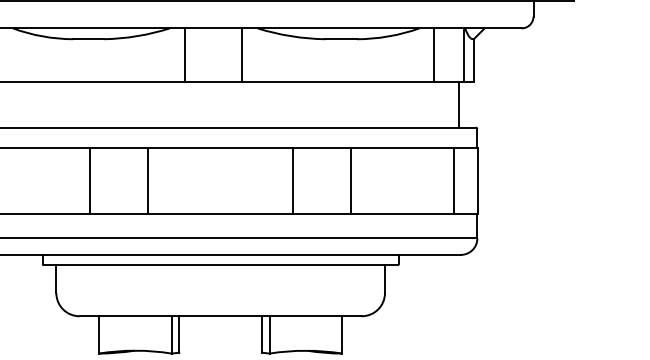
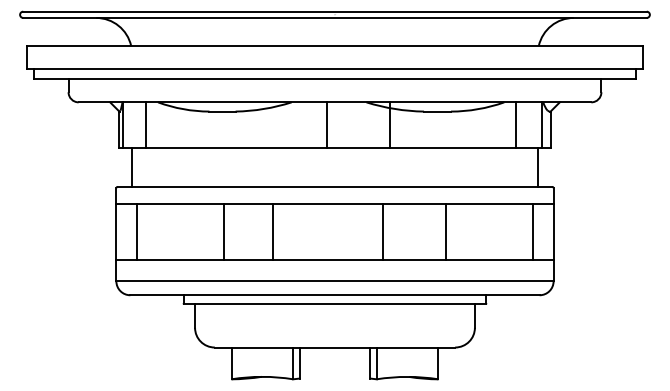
line: (184, 55) -> (327, 125), moved
line: (242, 55) -> (390, 125), moved
line: (292, 181) -> (382, 232), moved

